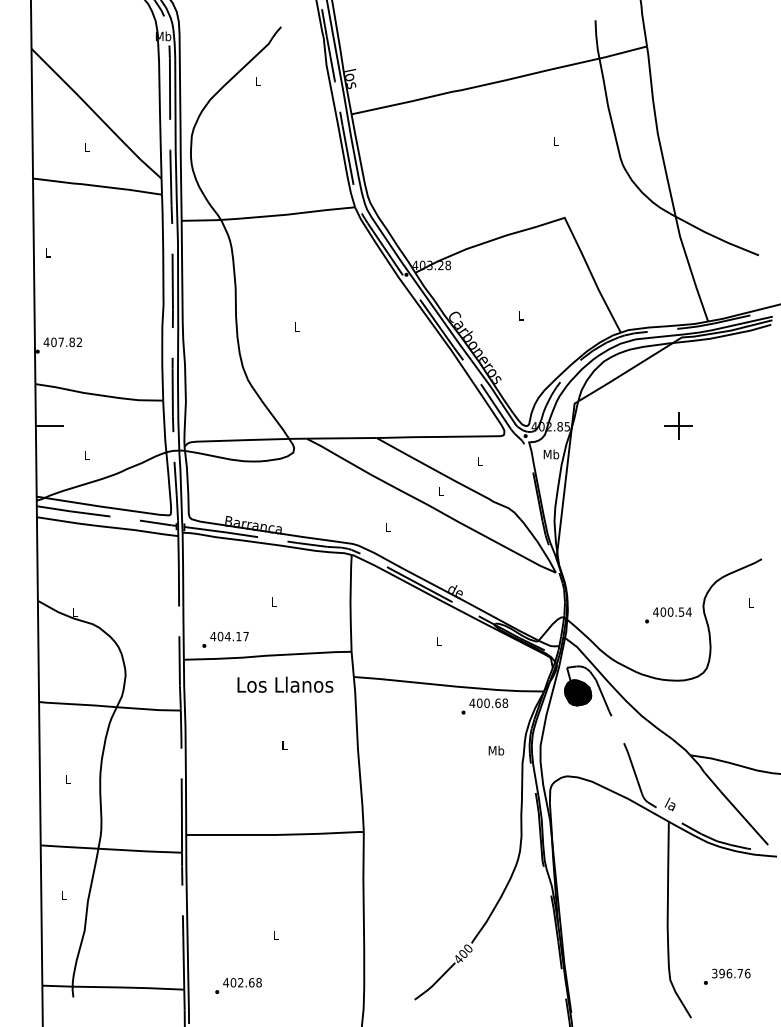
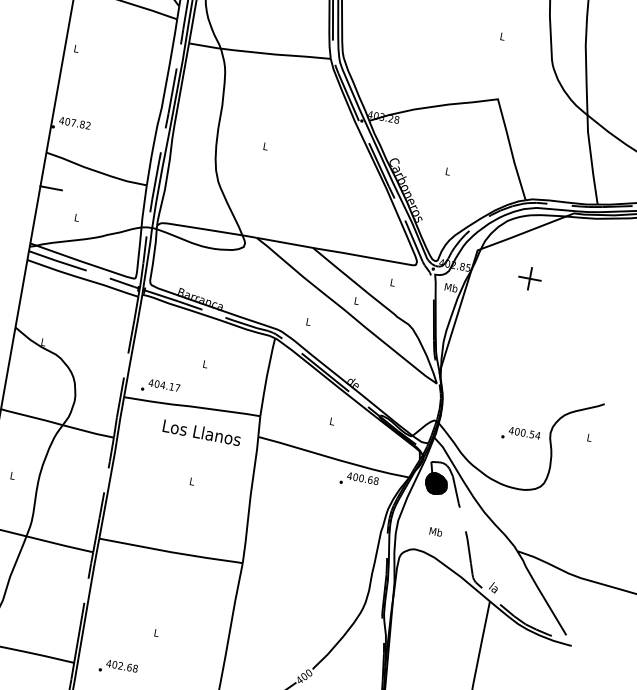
part: (678, 425) -> (529, 278), moved
text: (496, 750) -> (436, 531), moved

